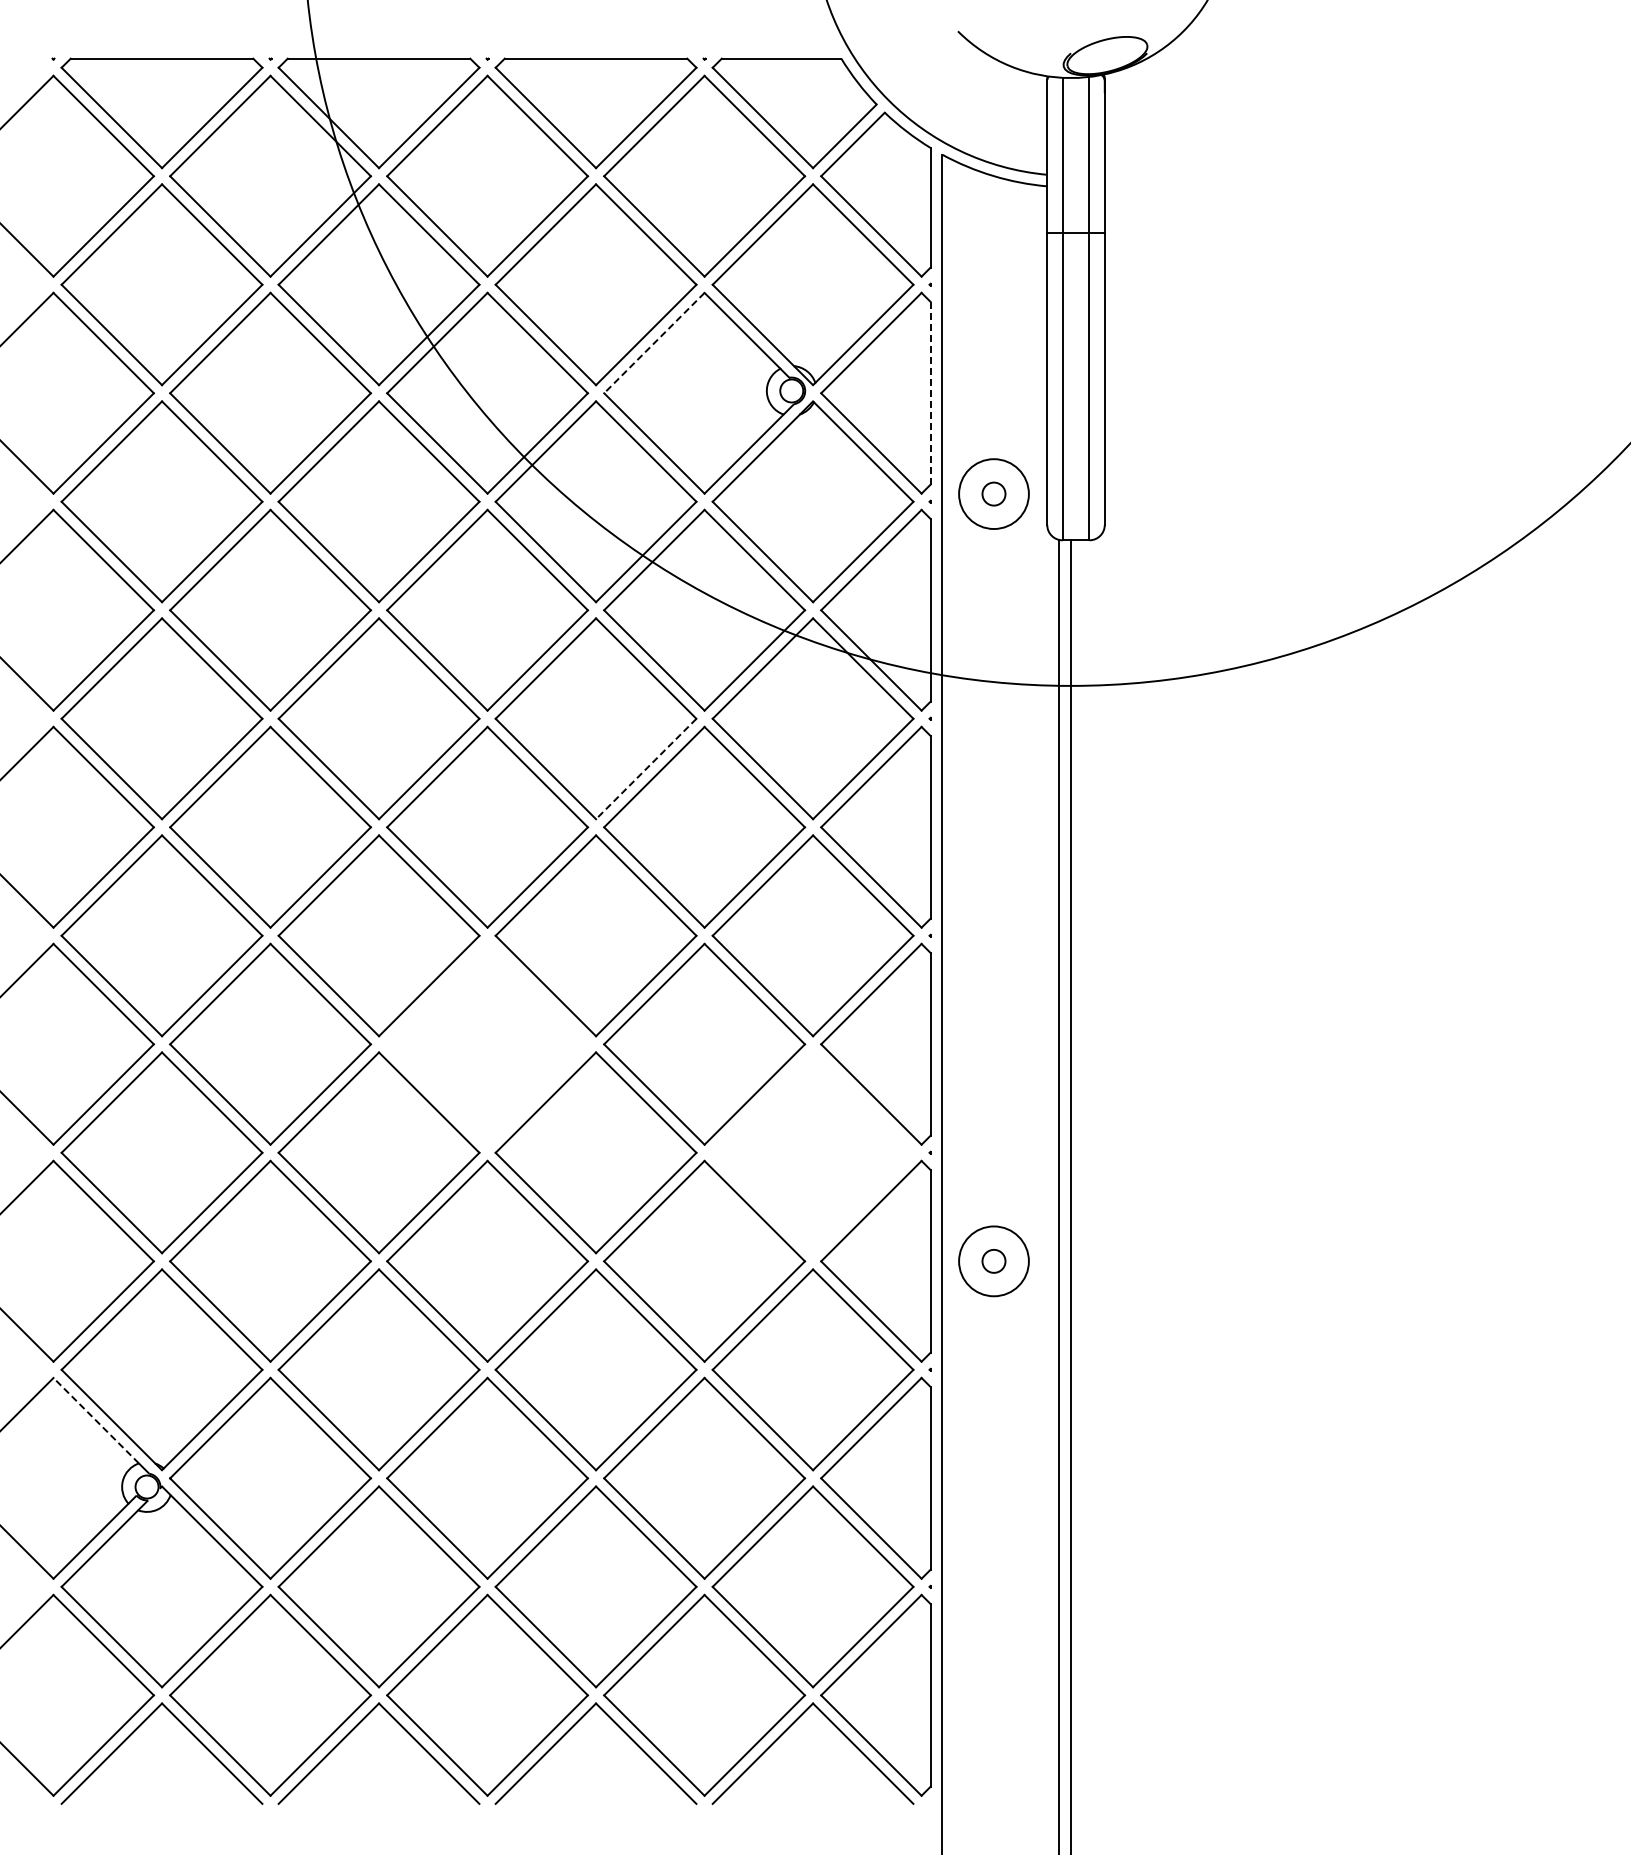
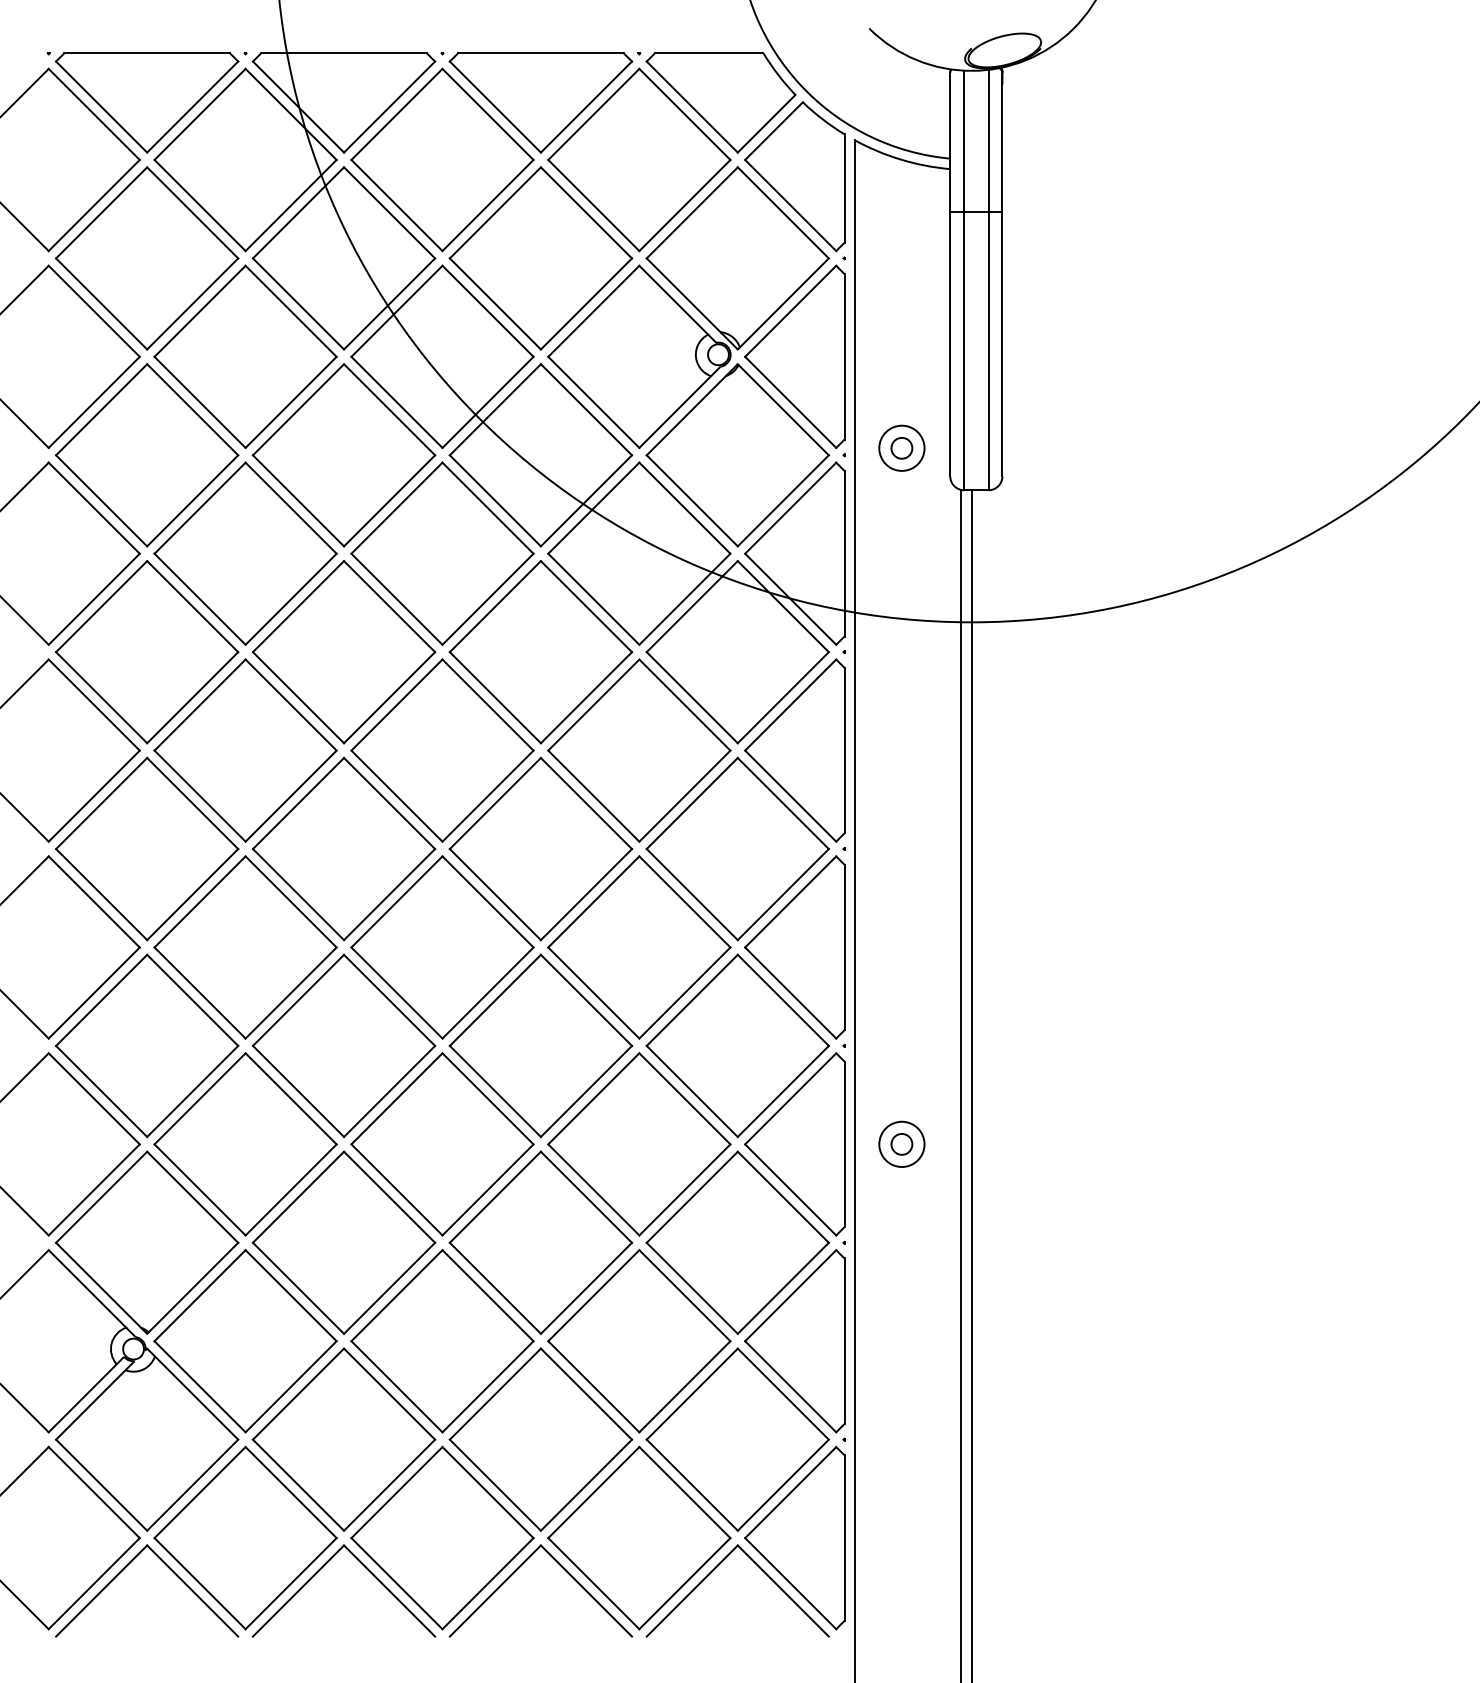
line: (654, 343) -> (593, 311), dashed -> solid
line: (930, 393) -> (844, 357), dashed -> solid
circle: (993, 494) -> (901, 448), size x0.71
line: (646, 768) -> (586, 697), dashed -> solid
part: (487, 1043) -> (442, 946), added
part: (812, 1152) -> (737, 1045), added
circle: (993, 1261) -> (901, 1144), size x0.71
line: (95, 1420) -> (86, 1288), dashed -> solid

